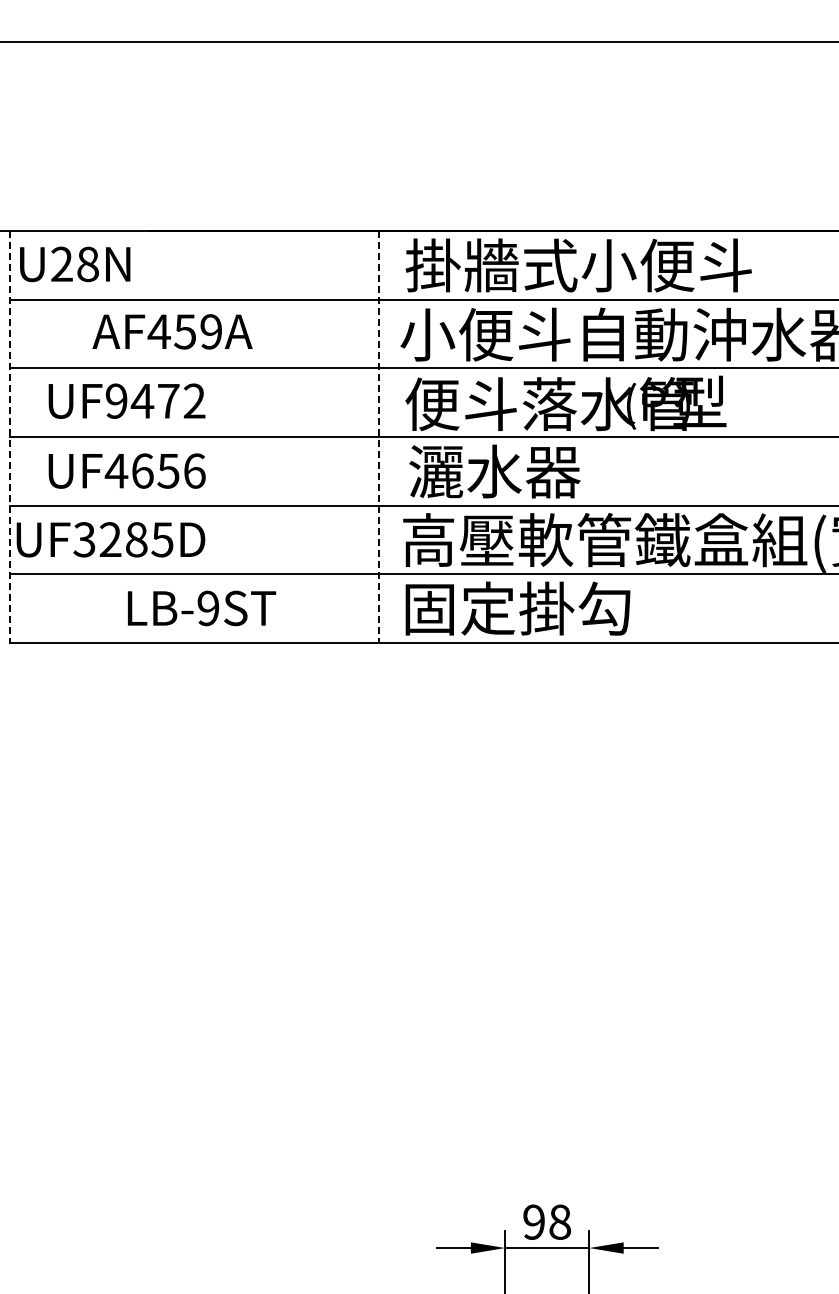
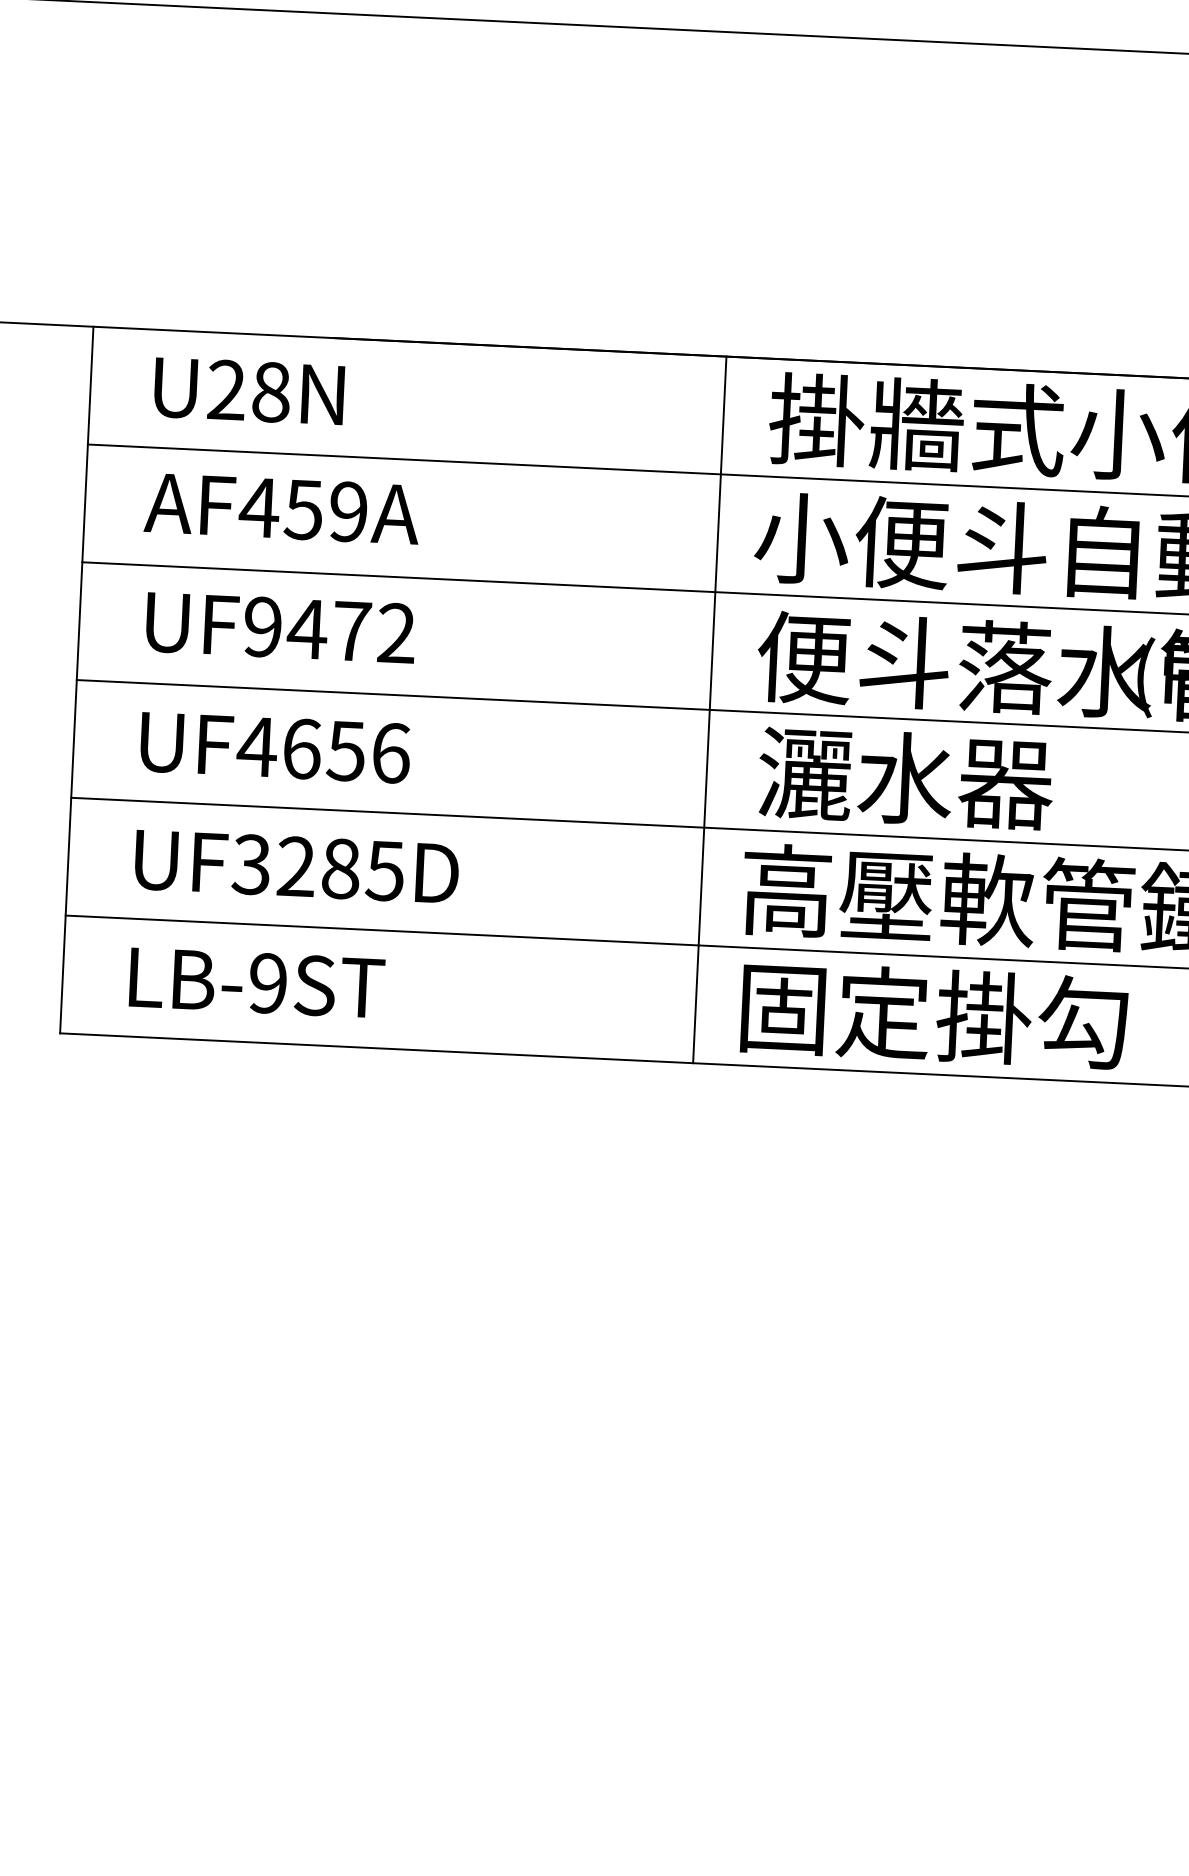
text: (75, 264) -> (249, 391), moved
text: (172, 331) -> (282, 508), moved
line: (9, 437) -> (76, 680), dashed -> solid
line: (378, 437) -> (709, 710), dashed -> solid
text: (110, 539) -> (296, 866), moved
text: (202, 608) -> (258, 983), moved

